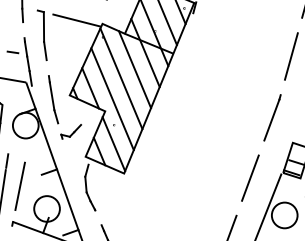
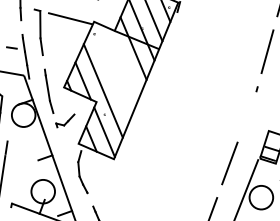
line: (134, 69) -> (123, 63), removed
line: (121, 79) -> (111, 72), removed
line: (271, 119) -> (249, 109), removed
line: (20, 185) -> (18, 170), removed

